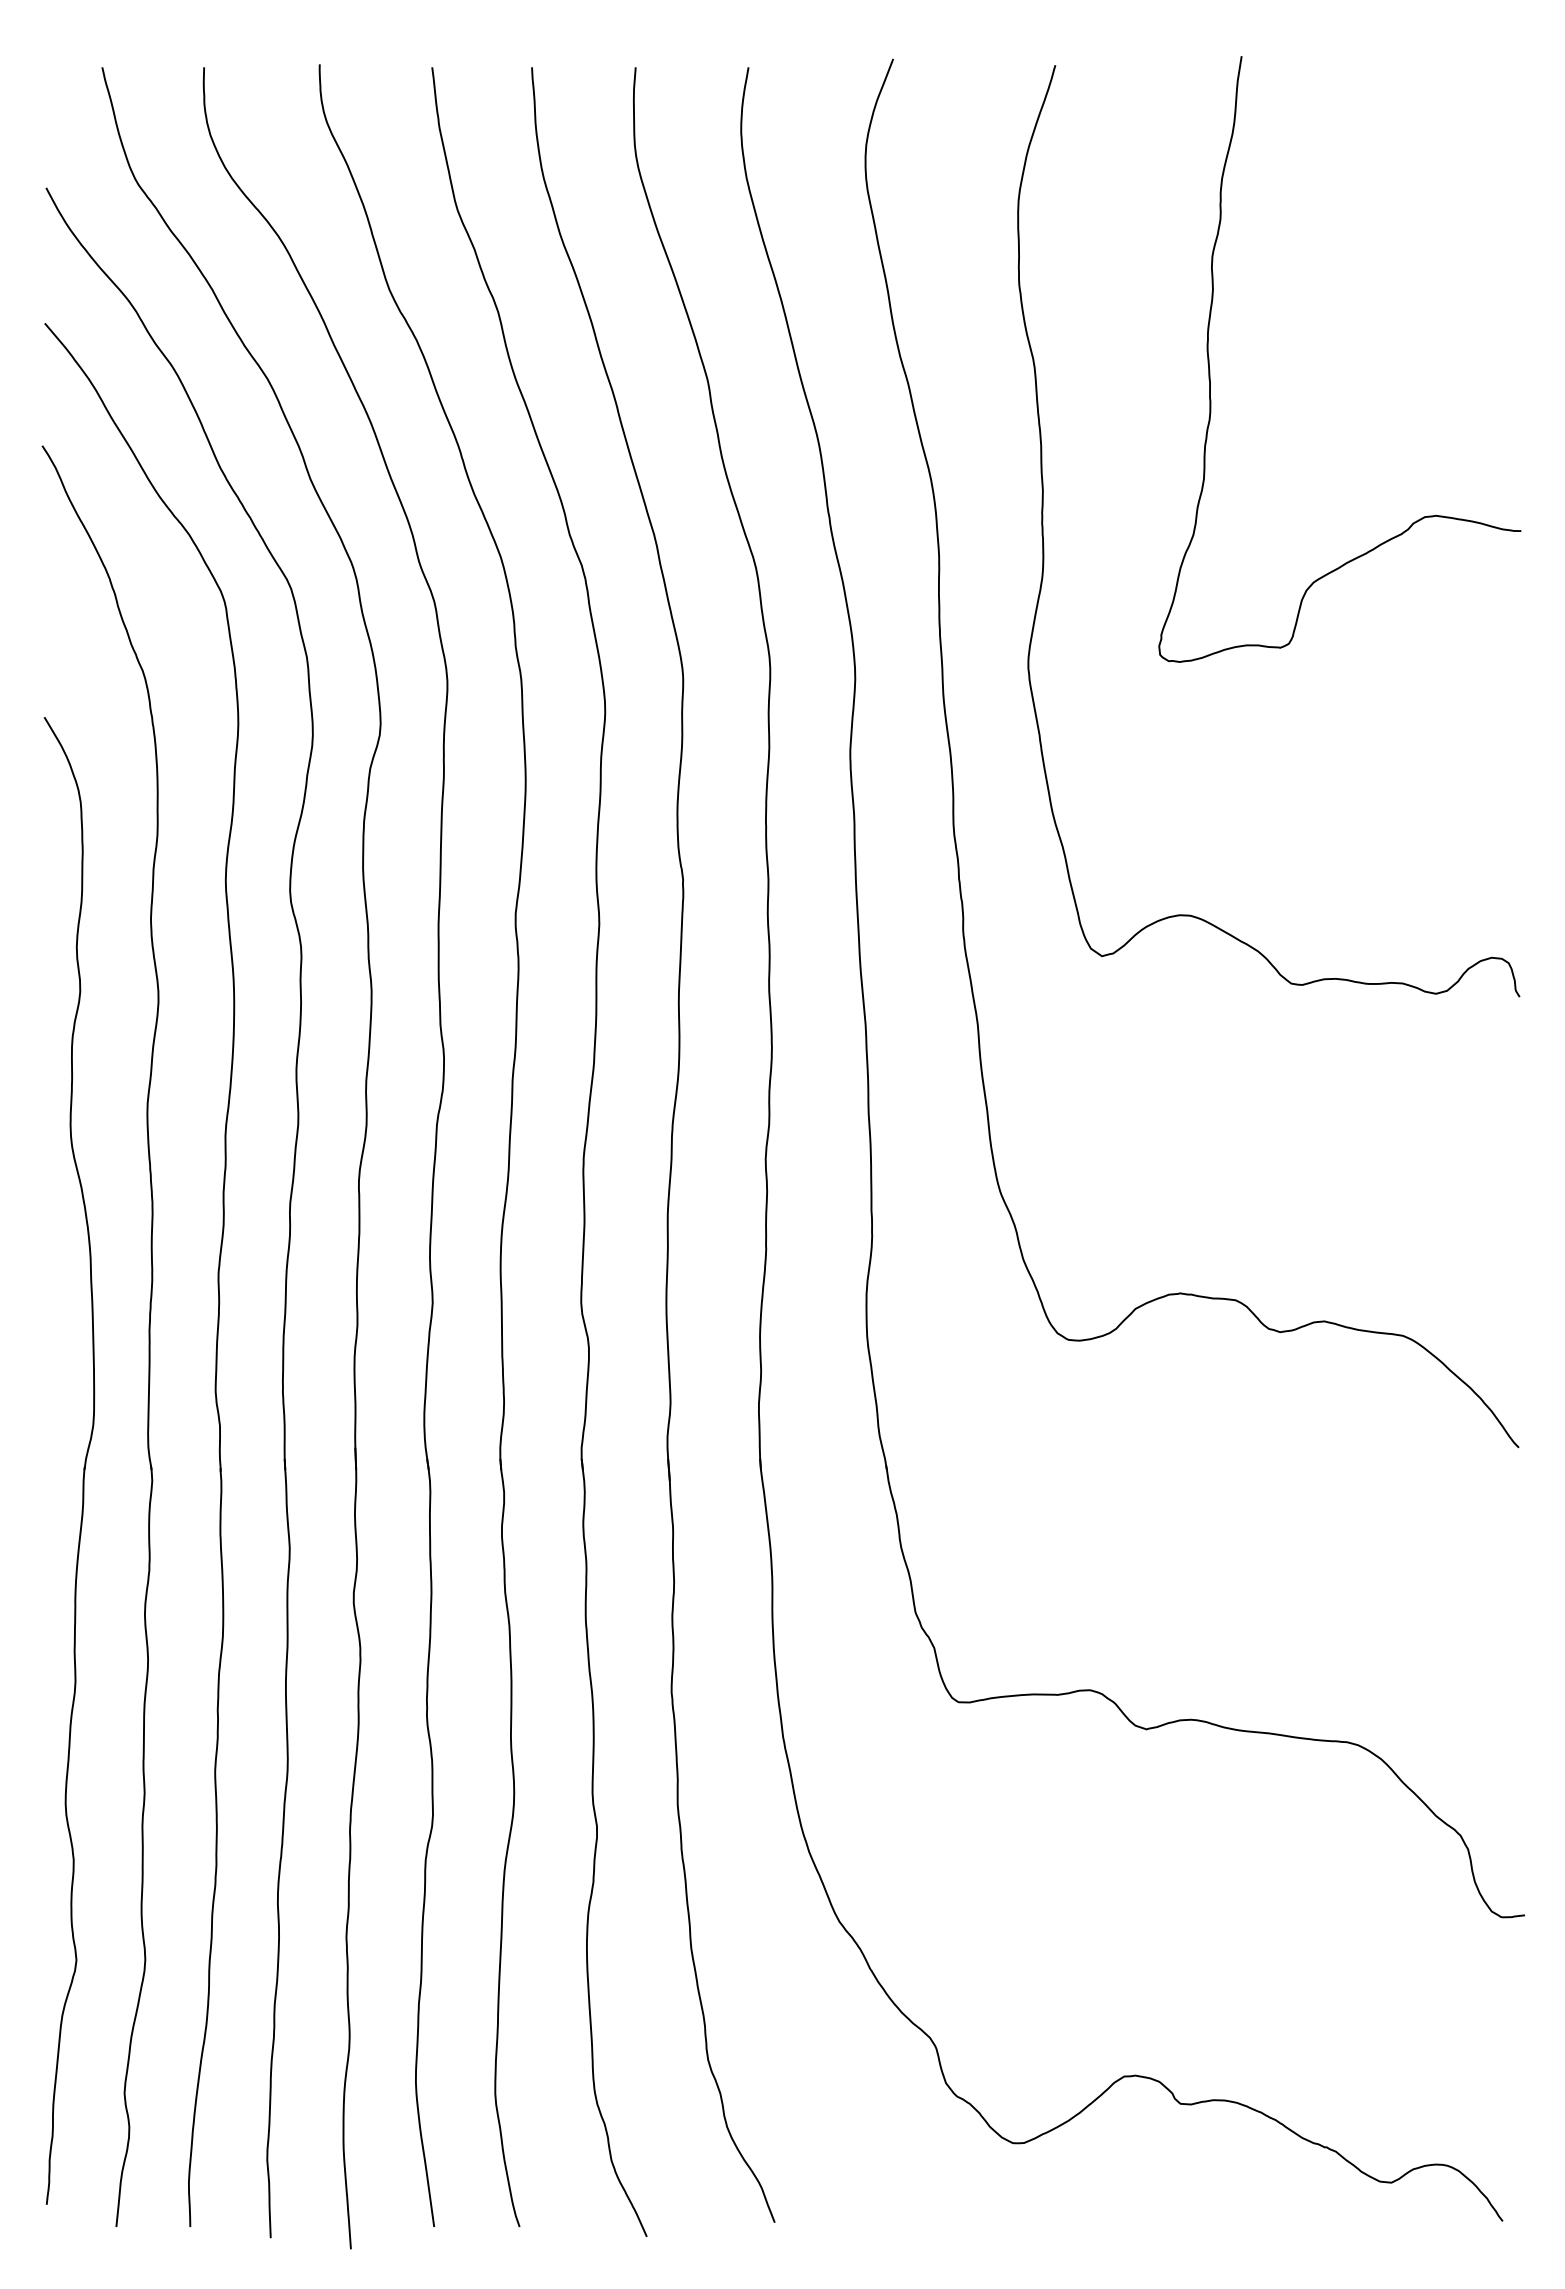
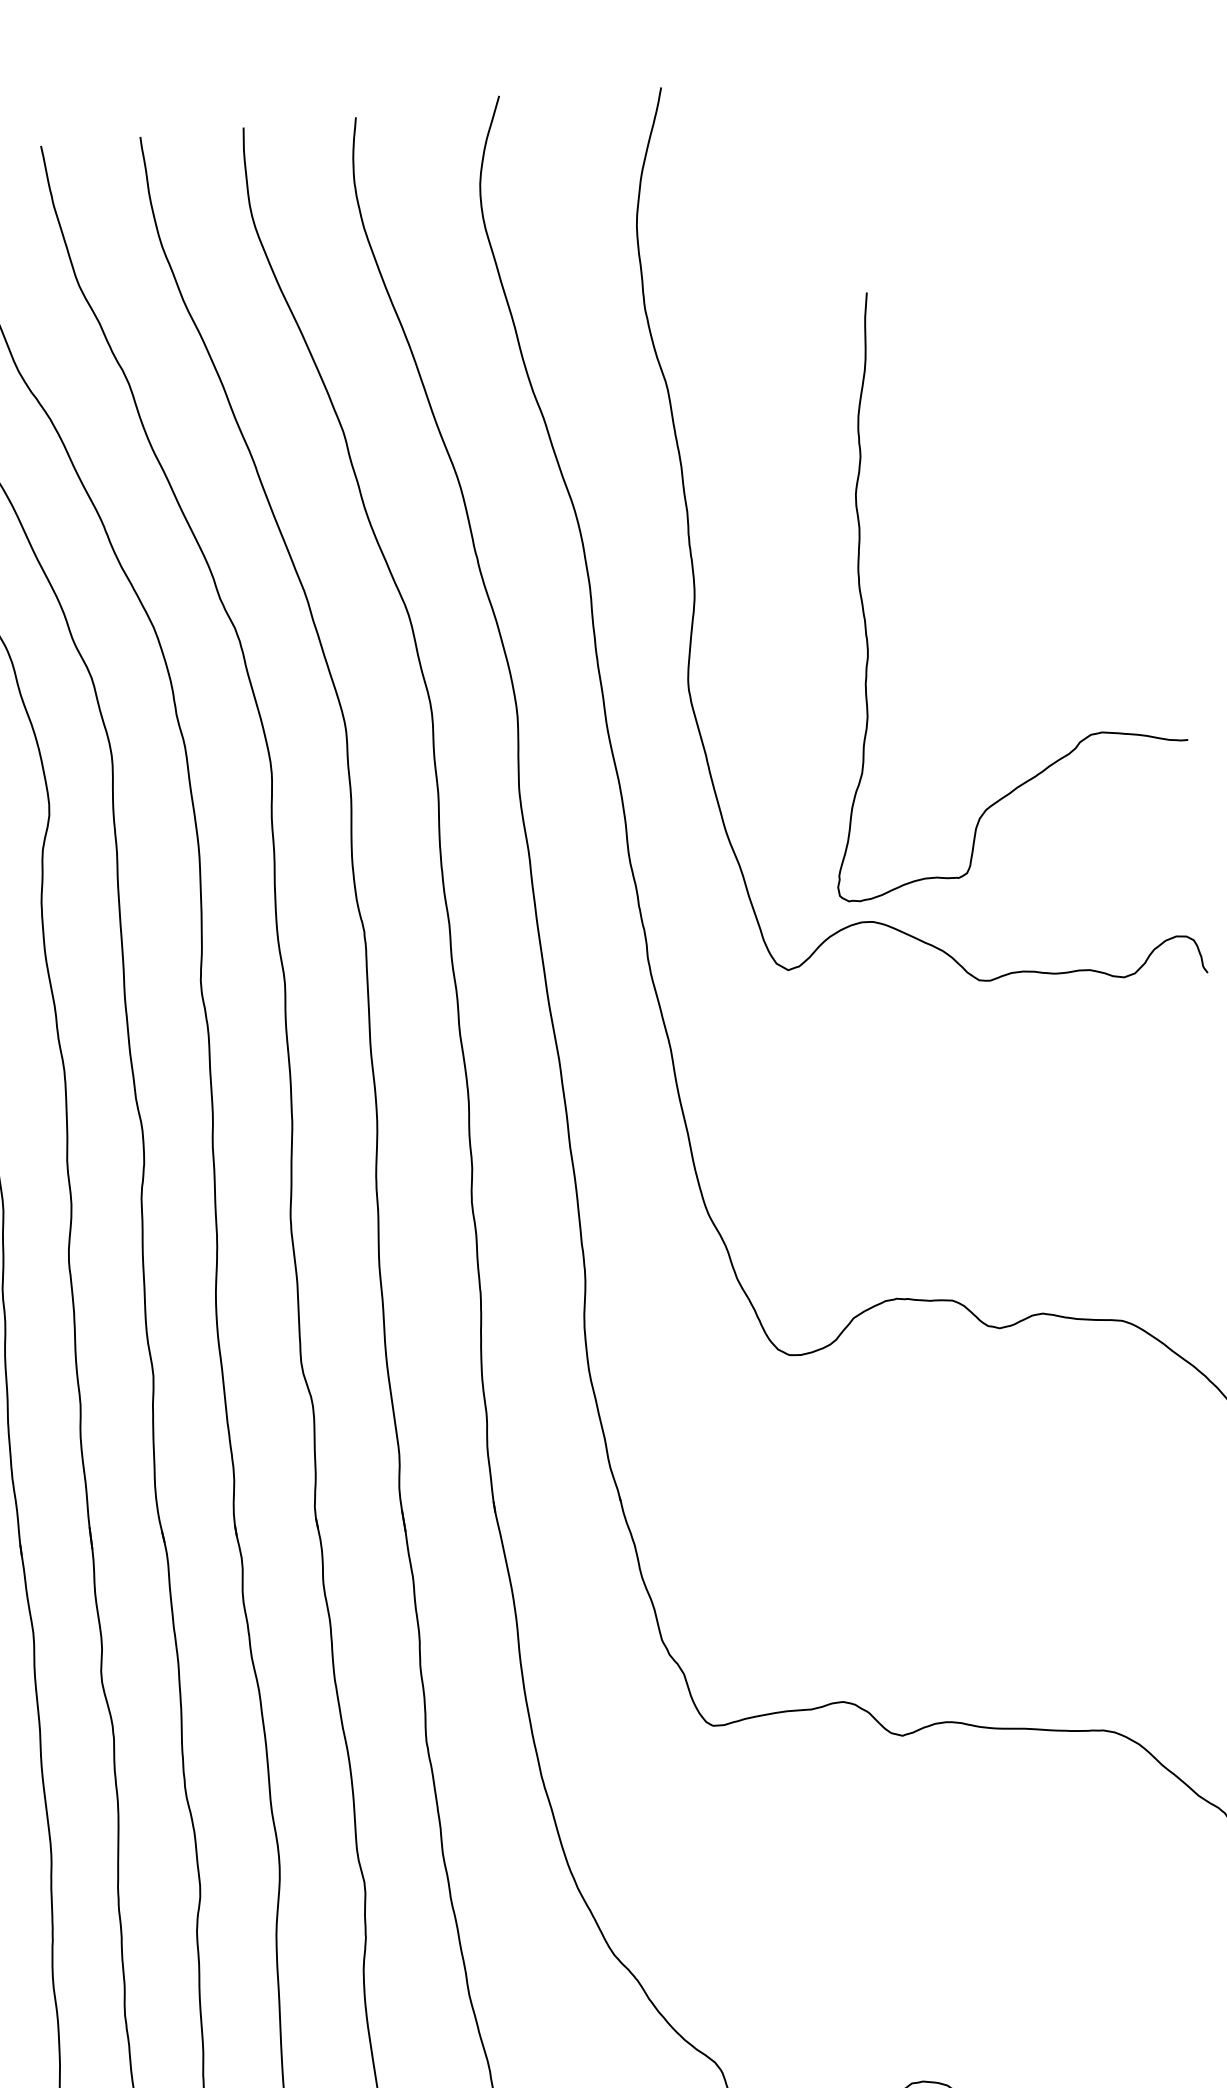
curve: (1210, 370) -> (864, 608), moved

